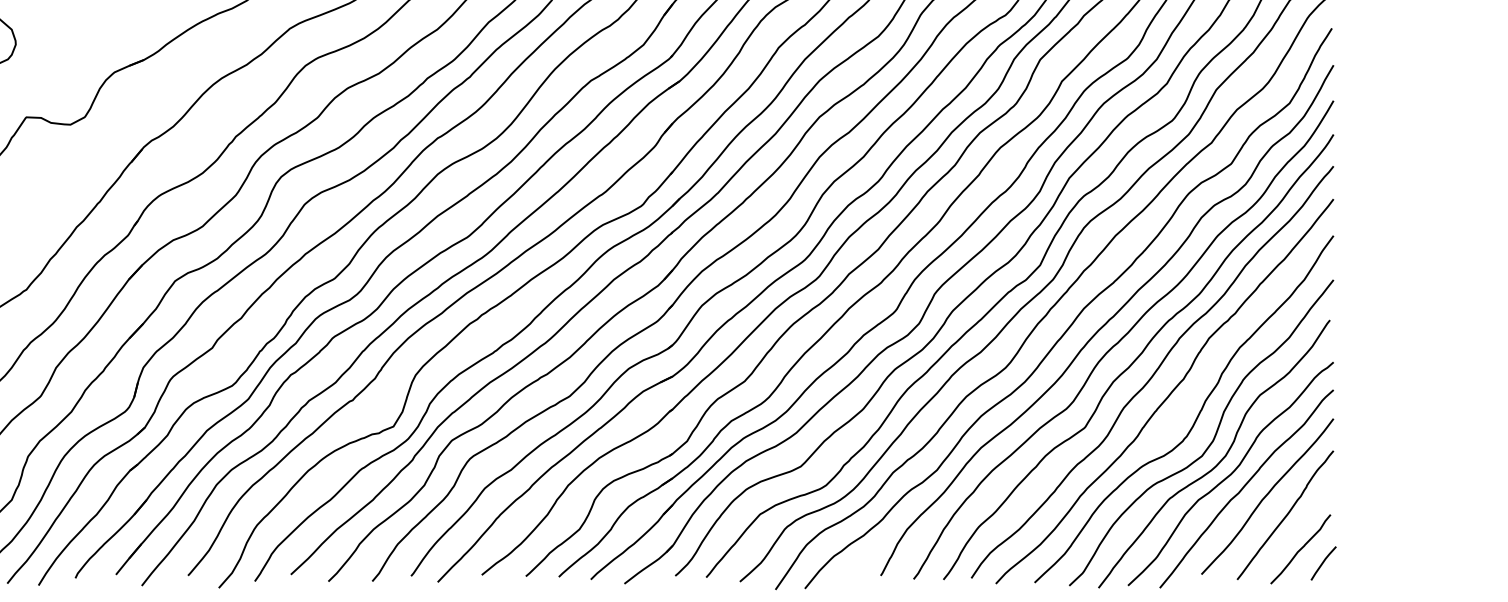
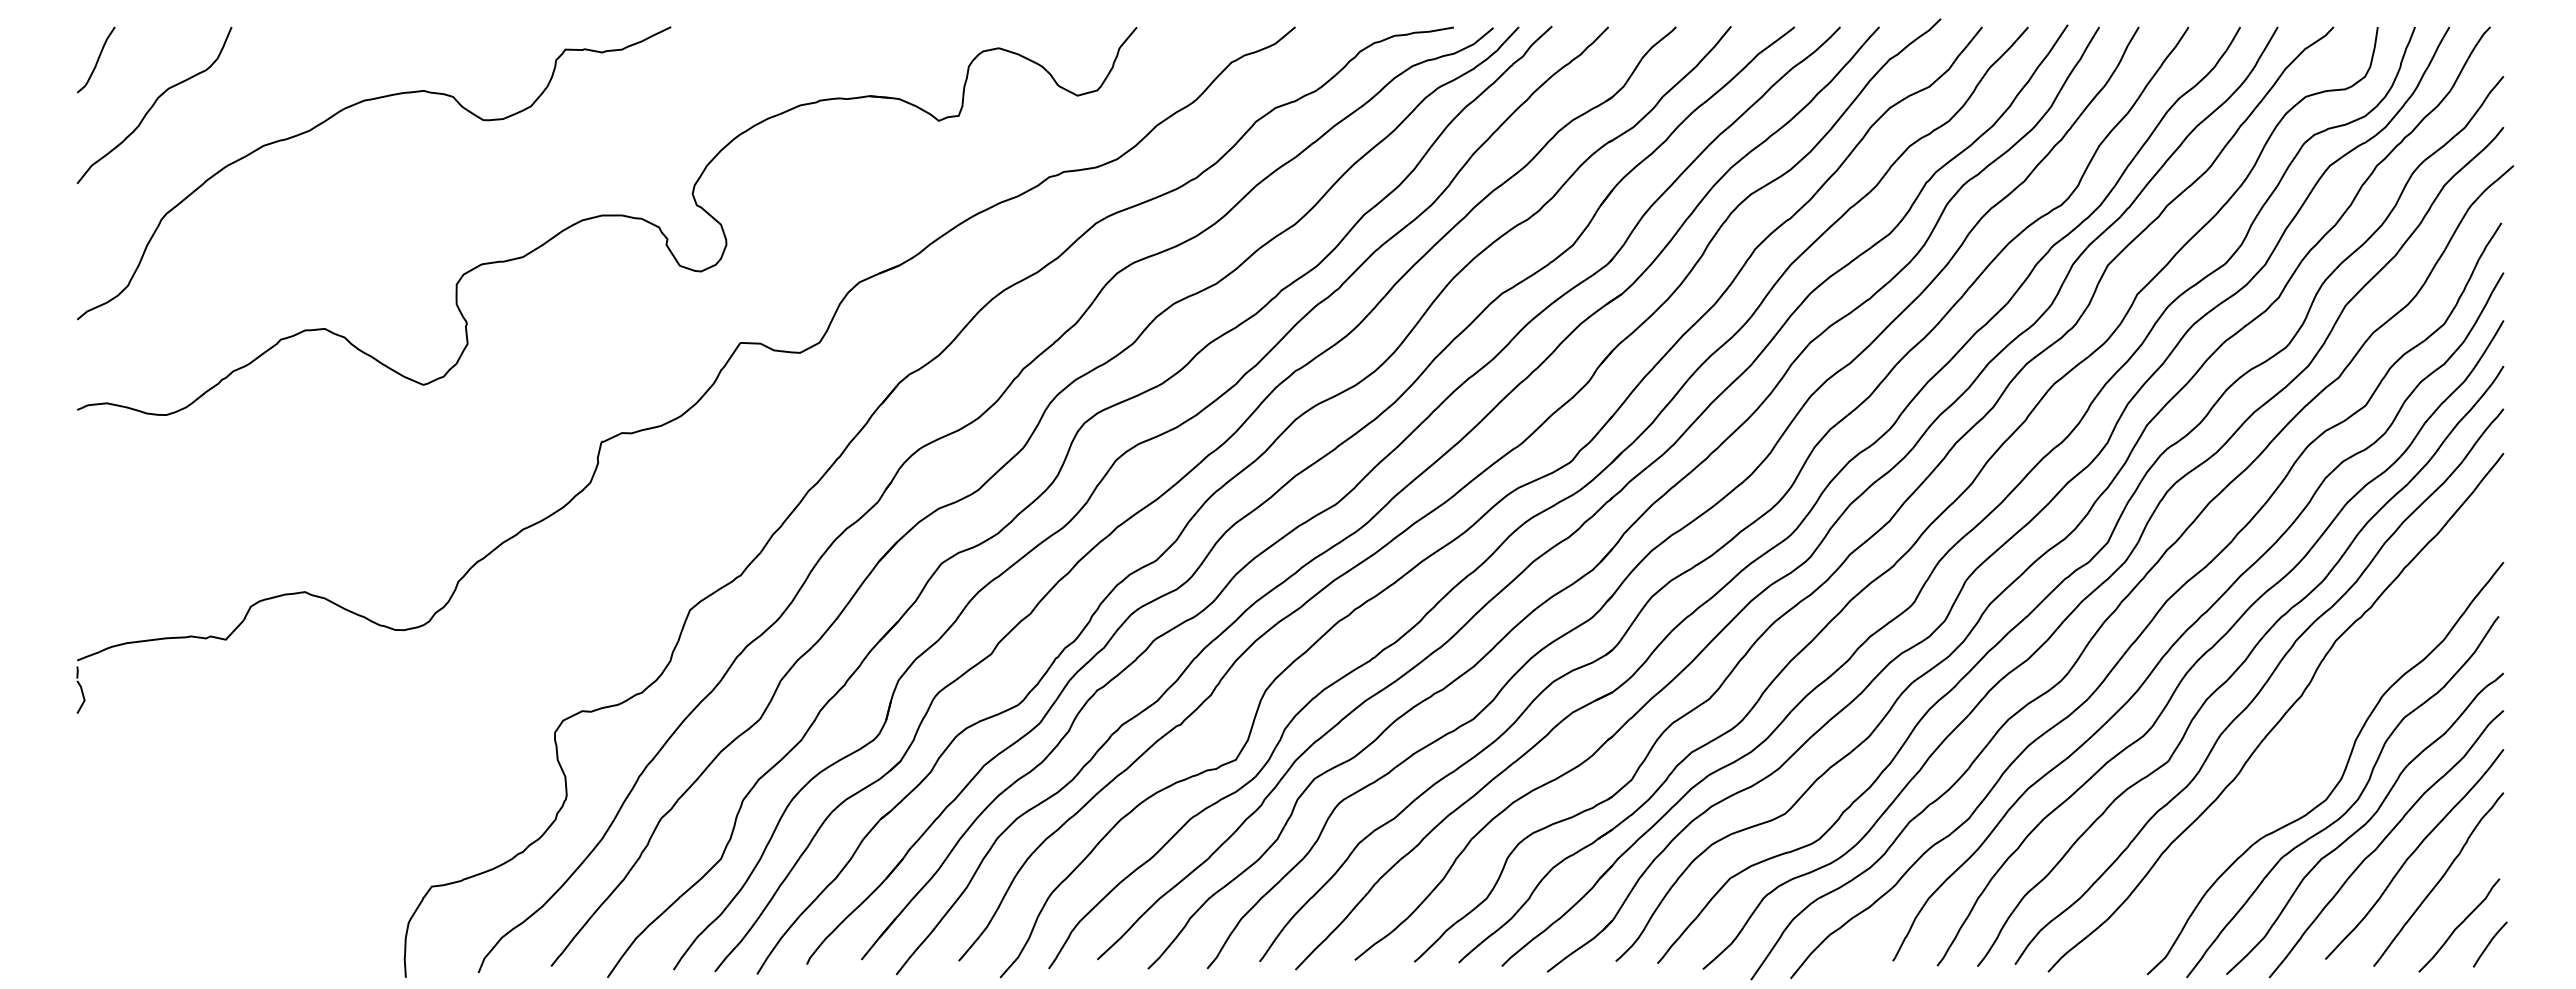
curve: (1197, 415) -> (2320, 744), removed

